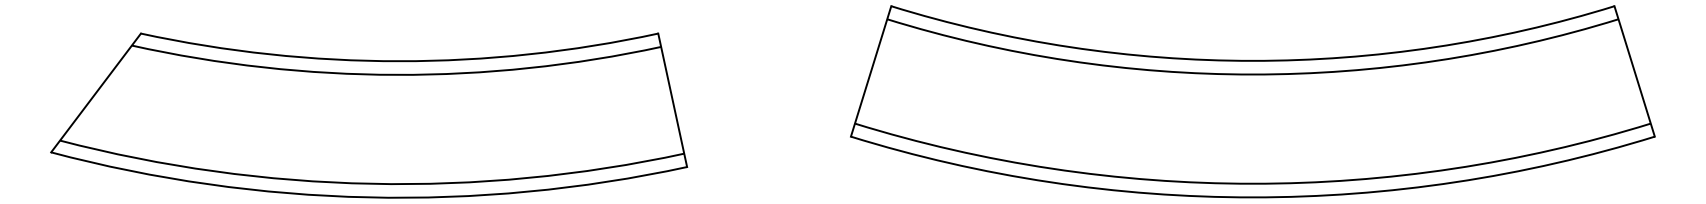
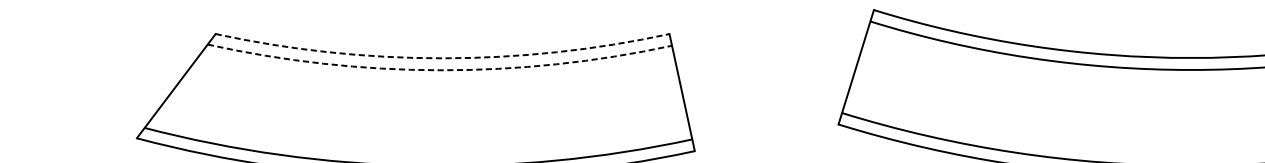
arc: (399, 61) -> (442, 58), solid -> dashed
arc: (396, 74) -> (439, 69), solid -> dashed

